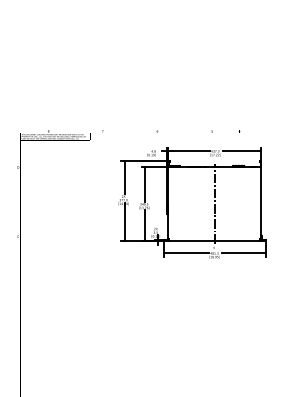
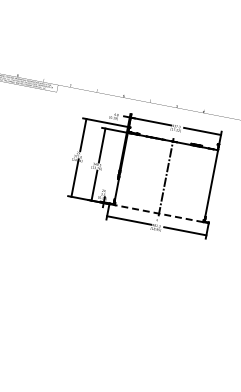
line: (214, 241) -> (158, 214), solid -> dashed

